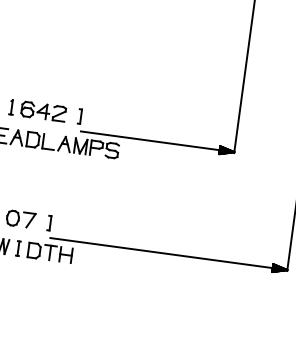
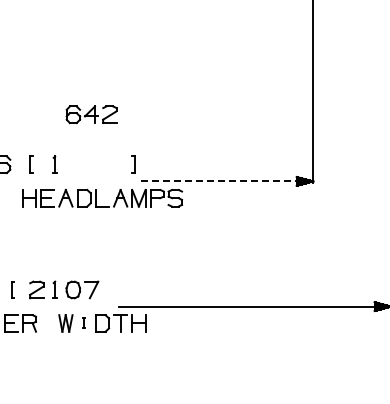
part: (43, 111) -> (91, 114), moved
line: (157, 141) -> (224, 181), solid -> dashed
part: (49, 222) -> (115, 289), removed
part: (17, 248) -> (83, 323), size x0.6

